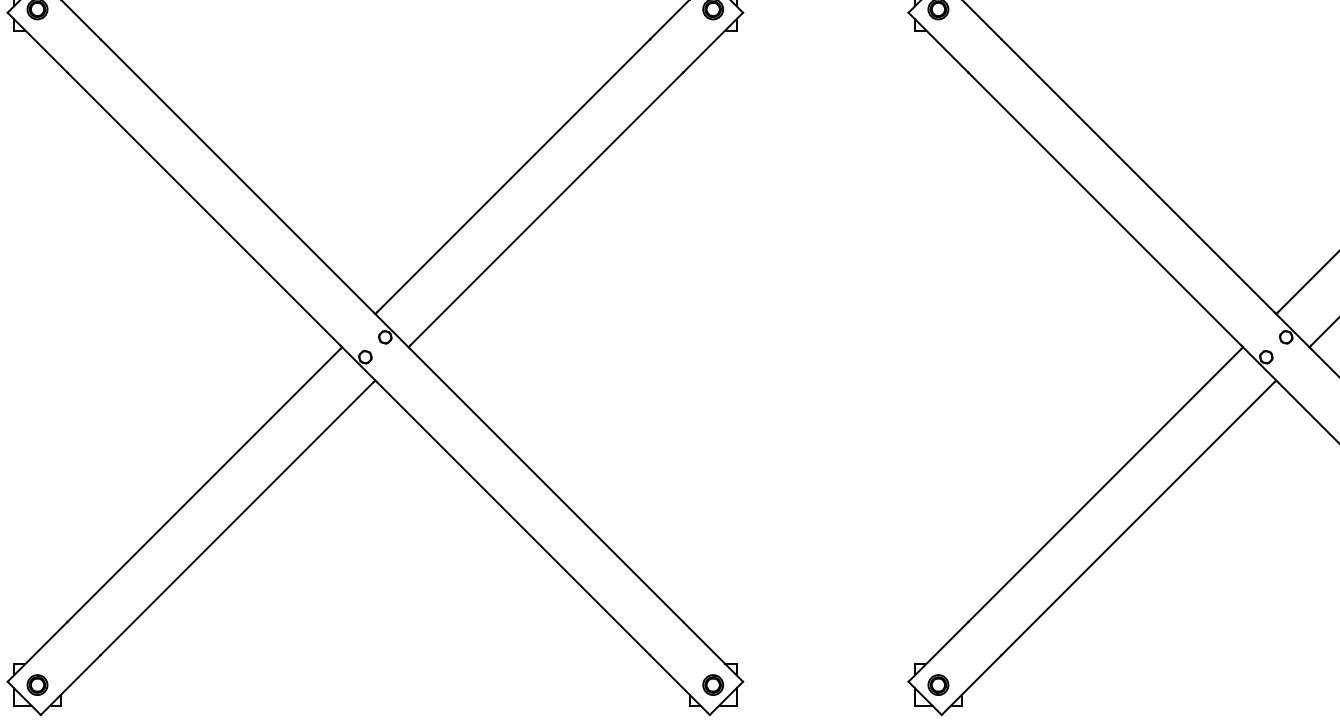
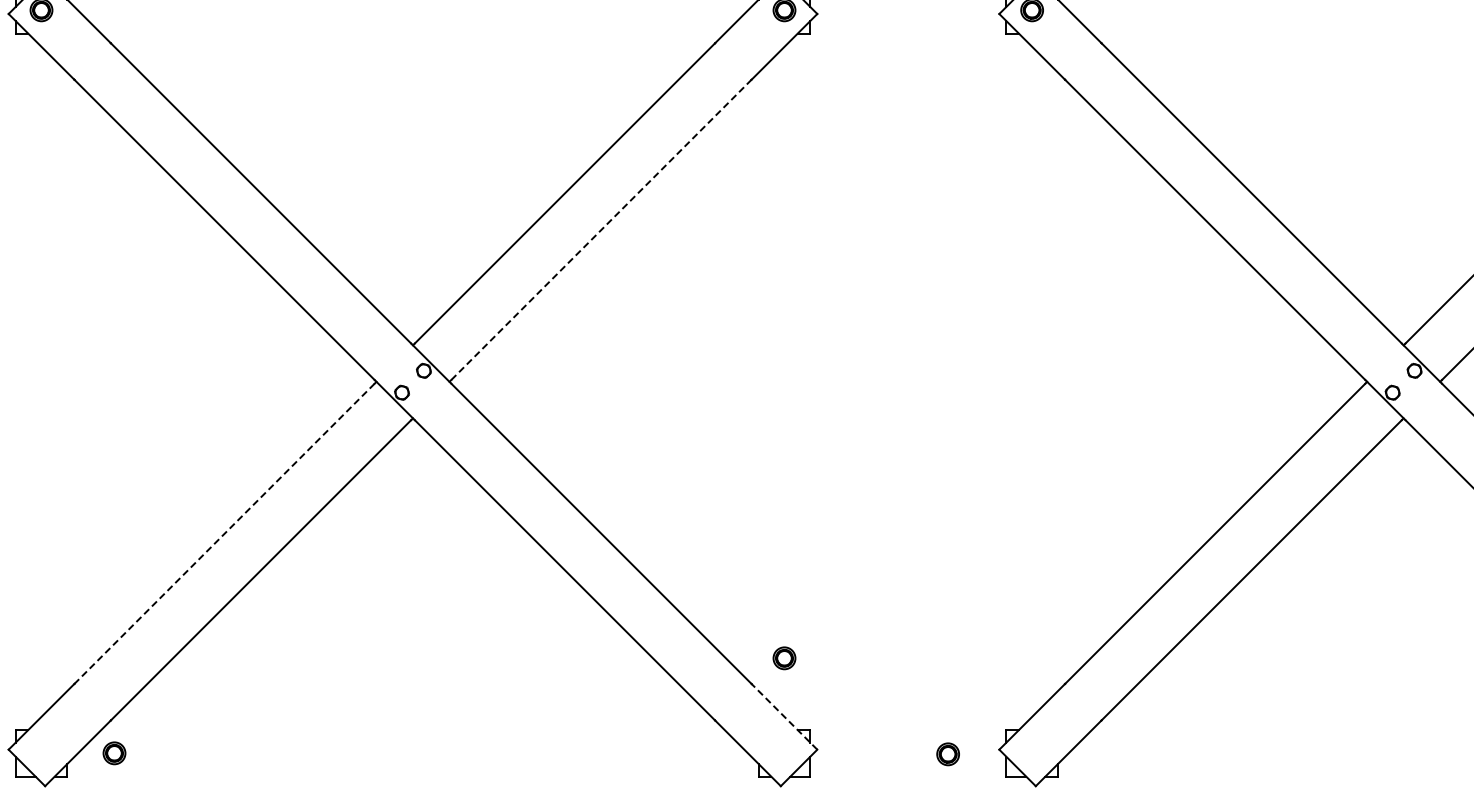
line: (546, 208) -> (601, 229), solid -> dashed
line: (203, 486) -> (224, 534), solid -> dashed
line: (713, 651) -> (784, 716), solid -> dashed
part: (37, 685) -> (114, 753), moved
part: (713, 685) -> (784, 658), moved
part: (937, 685) -> (947, 754), moved

